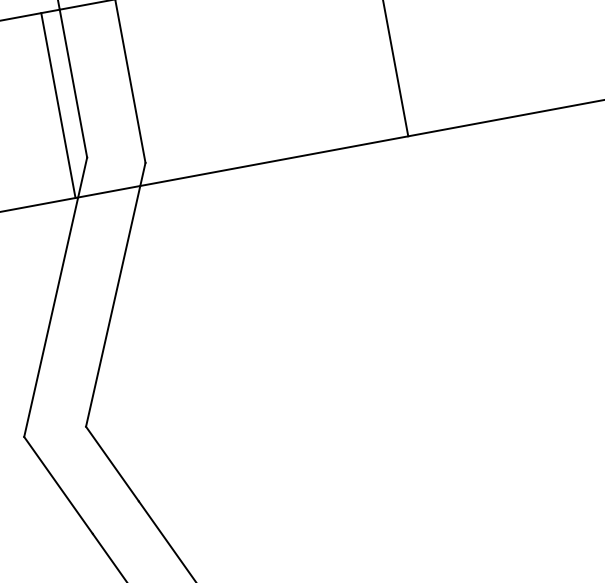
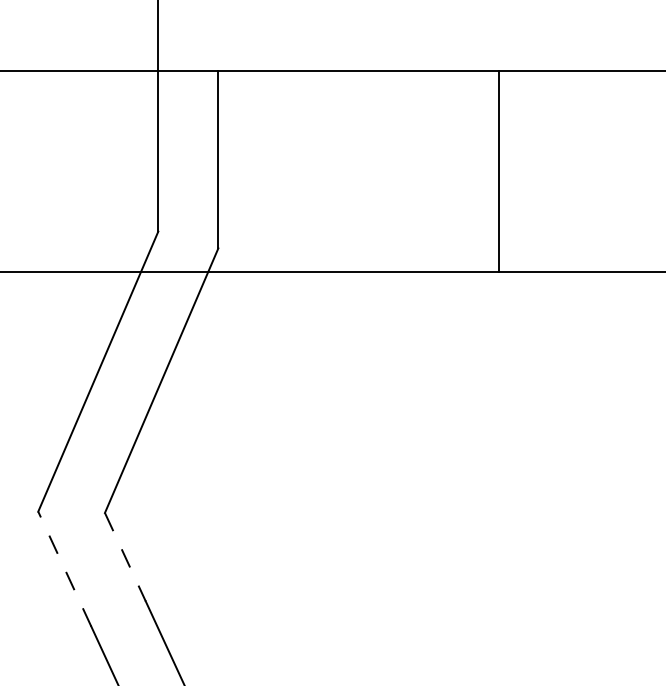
line: (58, 105) -> (138, 171), removed
line: (112, 464) -> (125, 557), solid -> dashed
line: (58, 484) -> (64, 568), solid -> dashed

